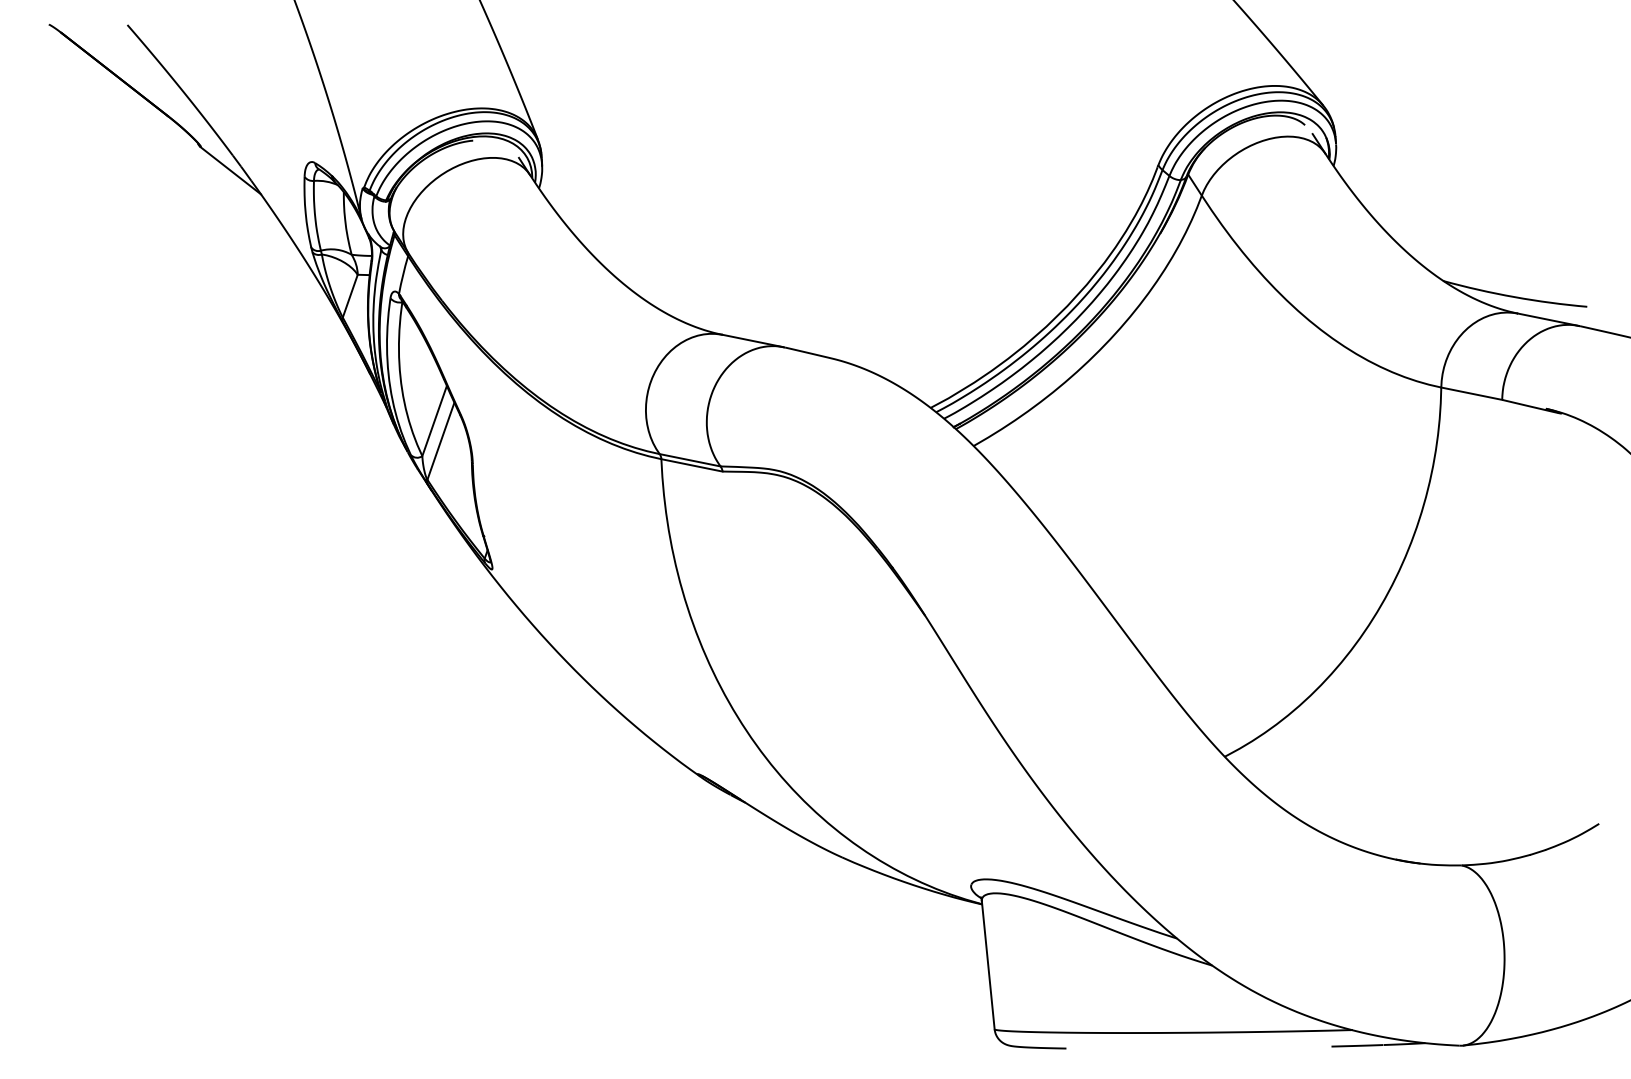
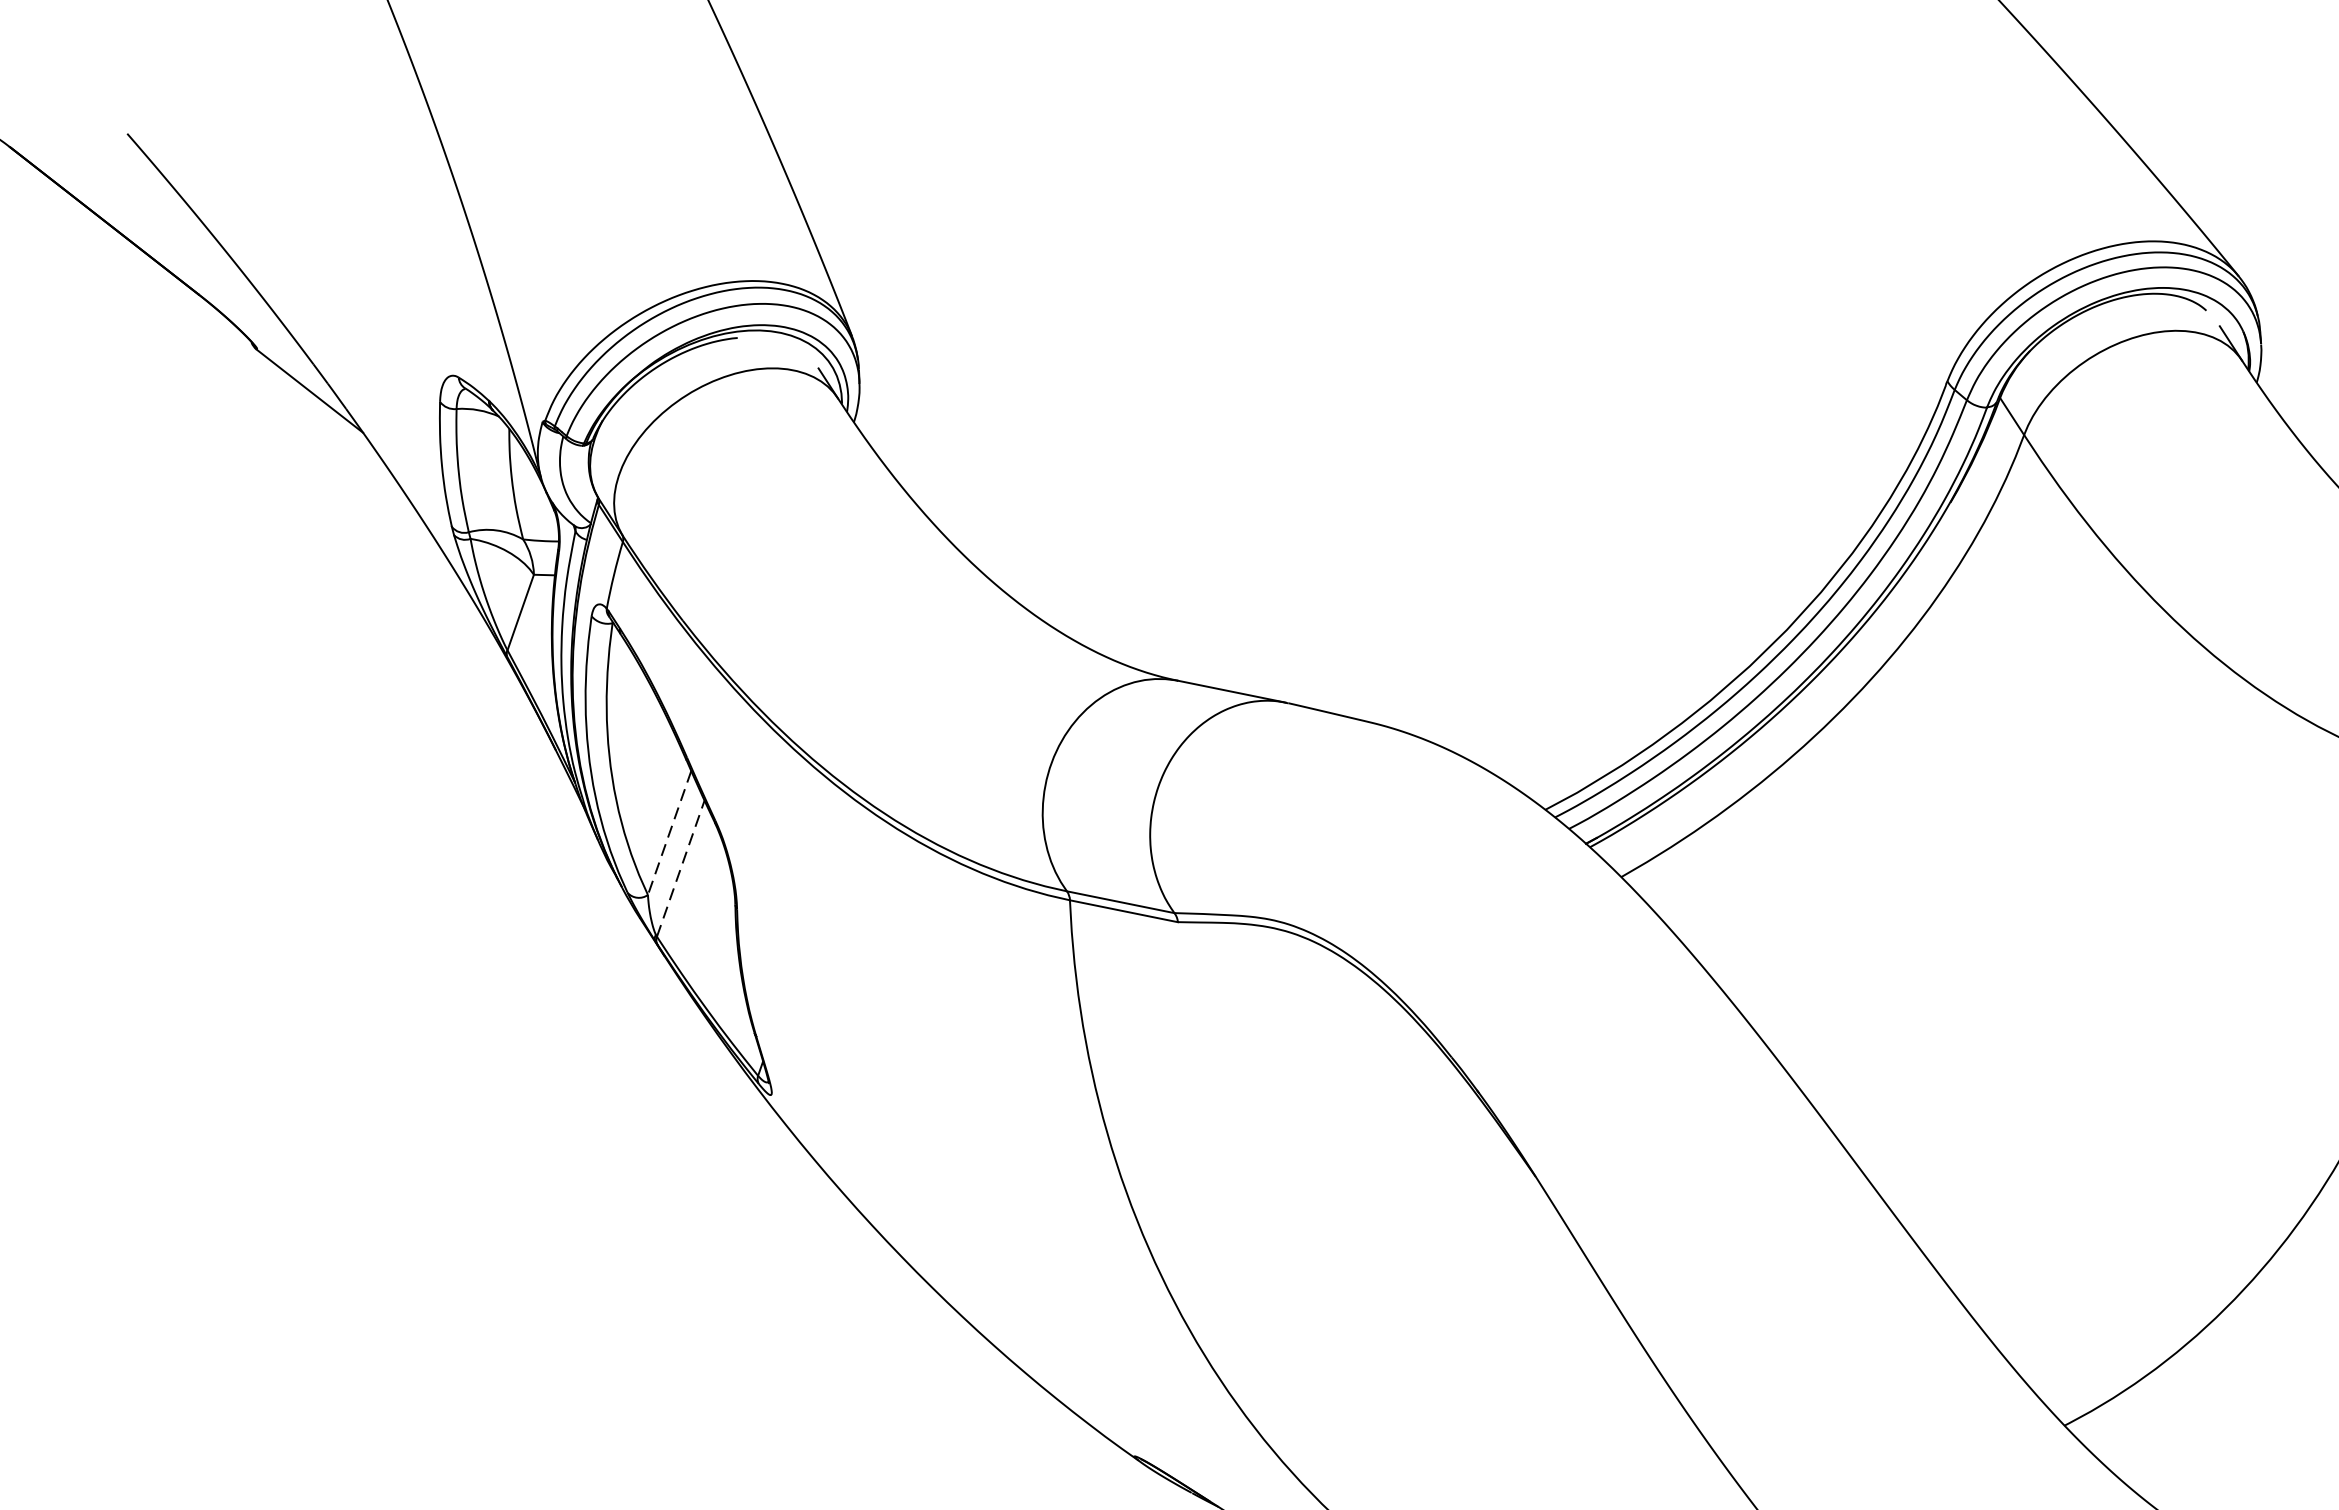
line: (434, 421) -> (669, 833), solid -> dashed
line: (440, 441) -> (679, 869), solid -> dashed

